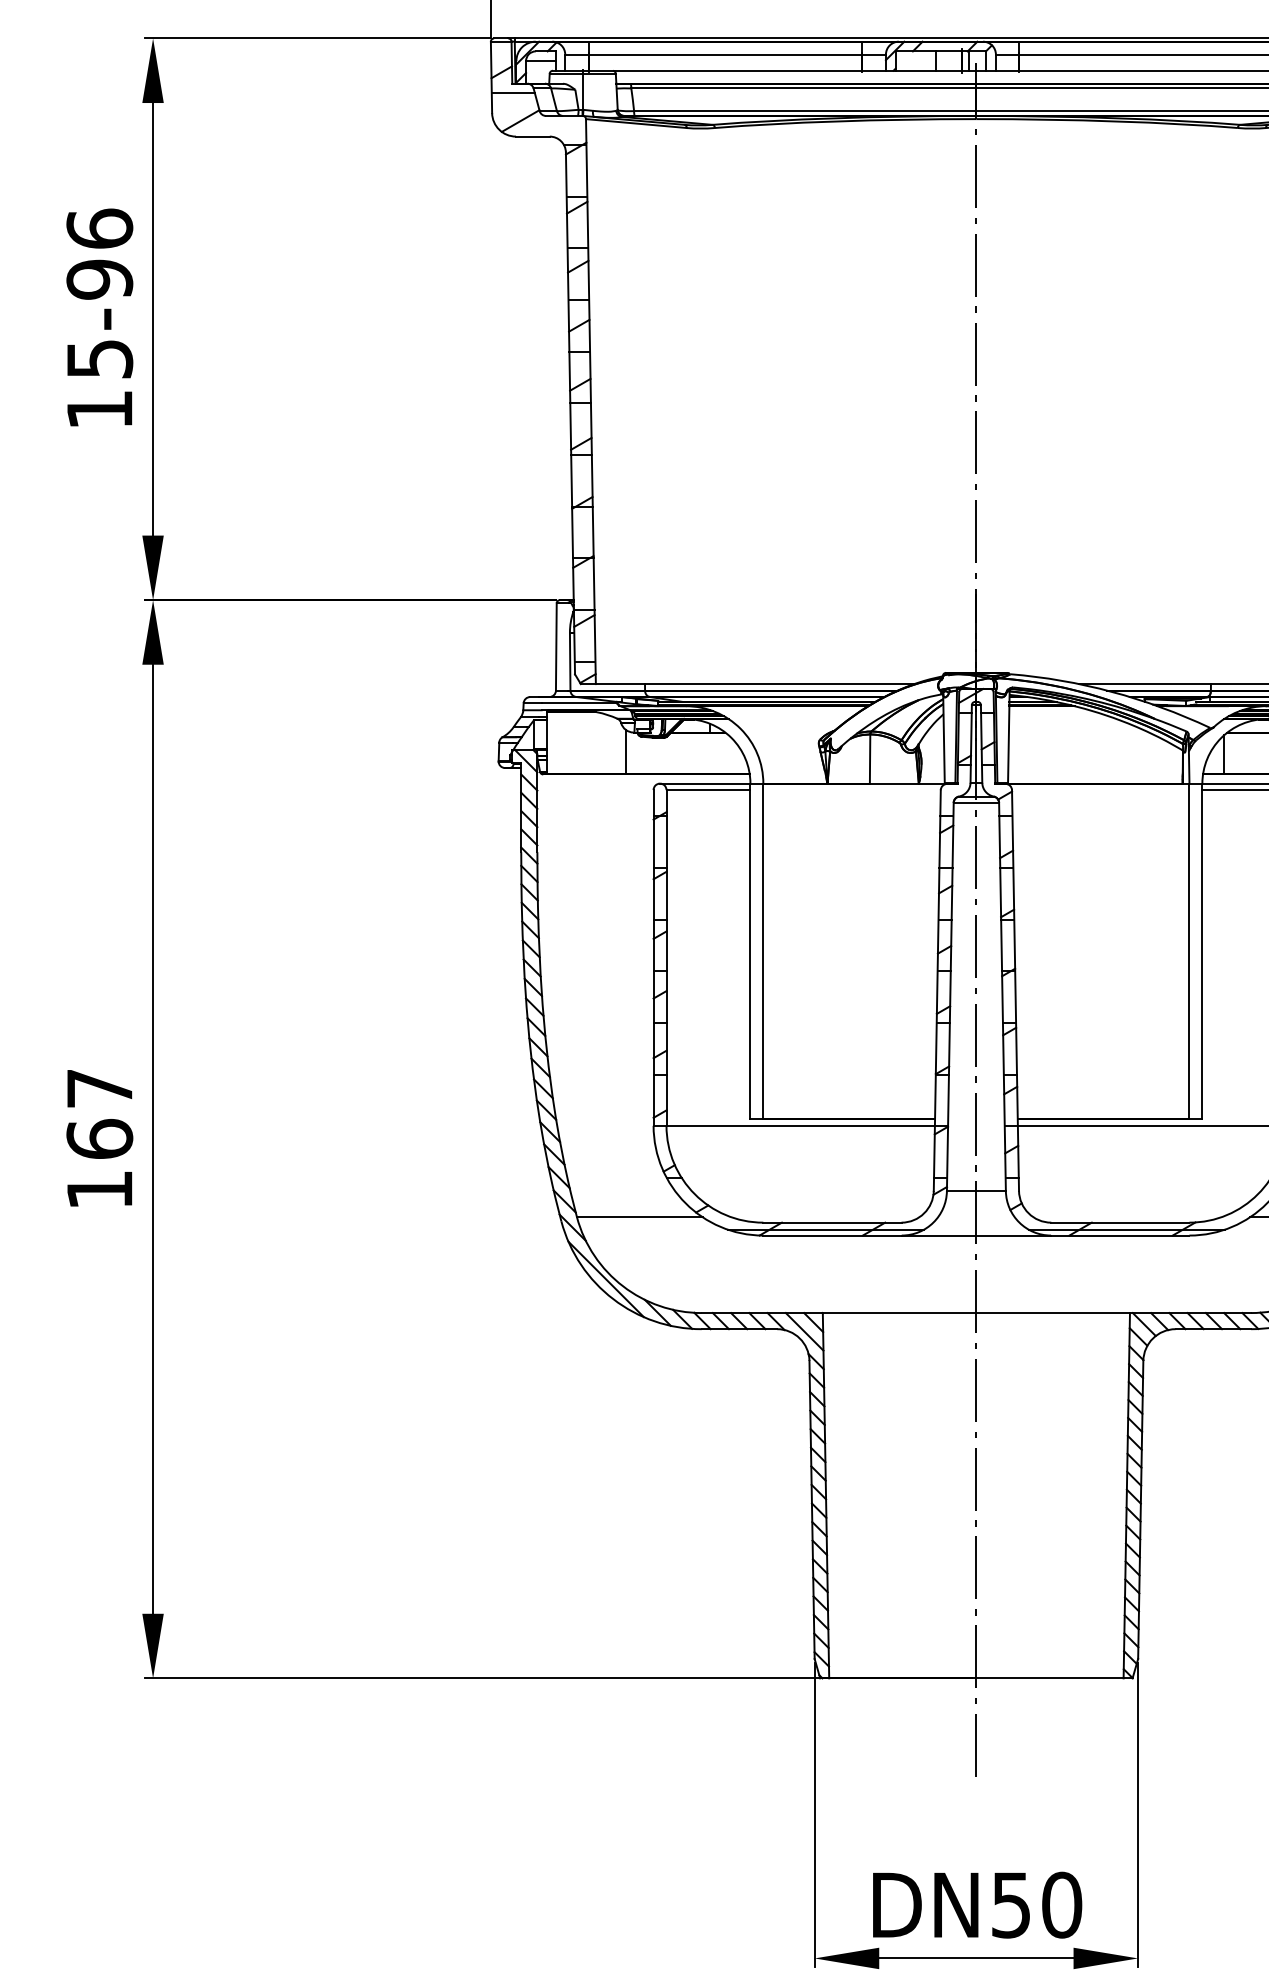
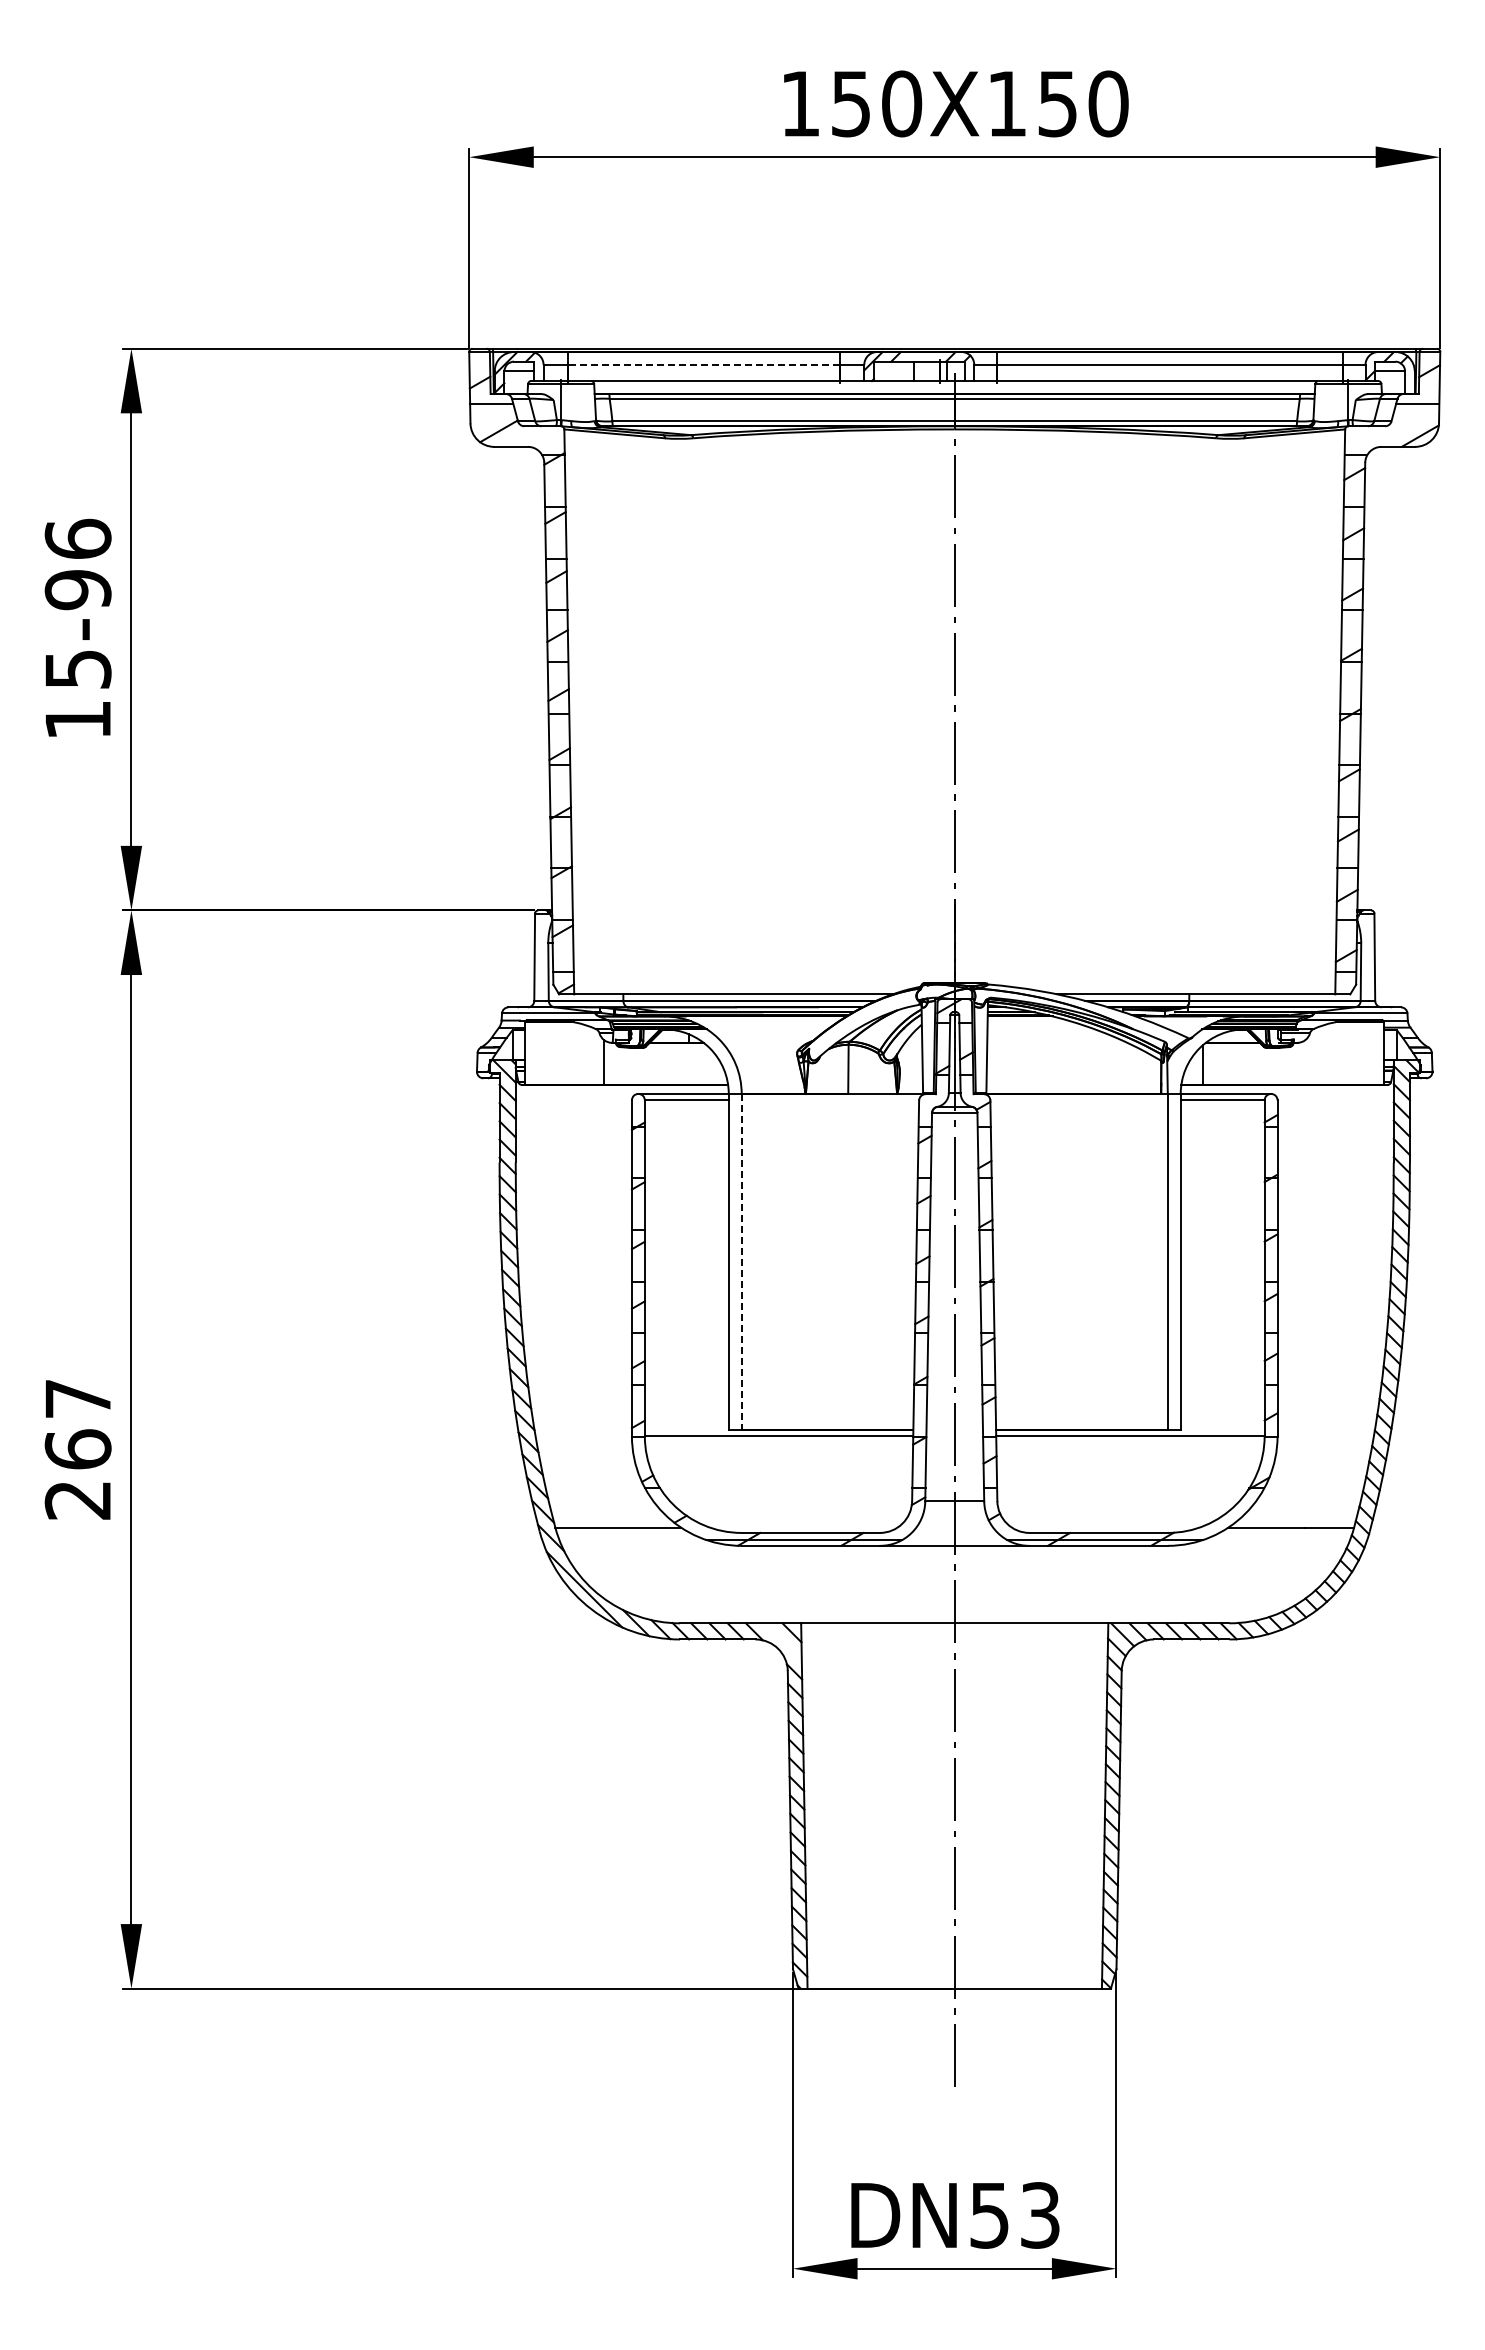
line: (725, 54) -> (703, 364), solid -> dashed
line: (763, 951) -> (741, 1261), solid -> dashed
text: (99, 1190) -> (77, 1500), 167 -> 267
line: (804, 1331) -> (782, 1641), removed
text: (1062, 1905) -> (1040, 2215), DN50 -> DN53

